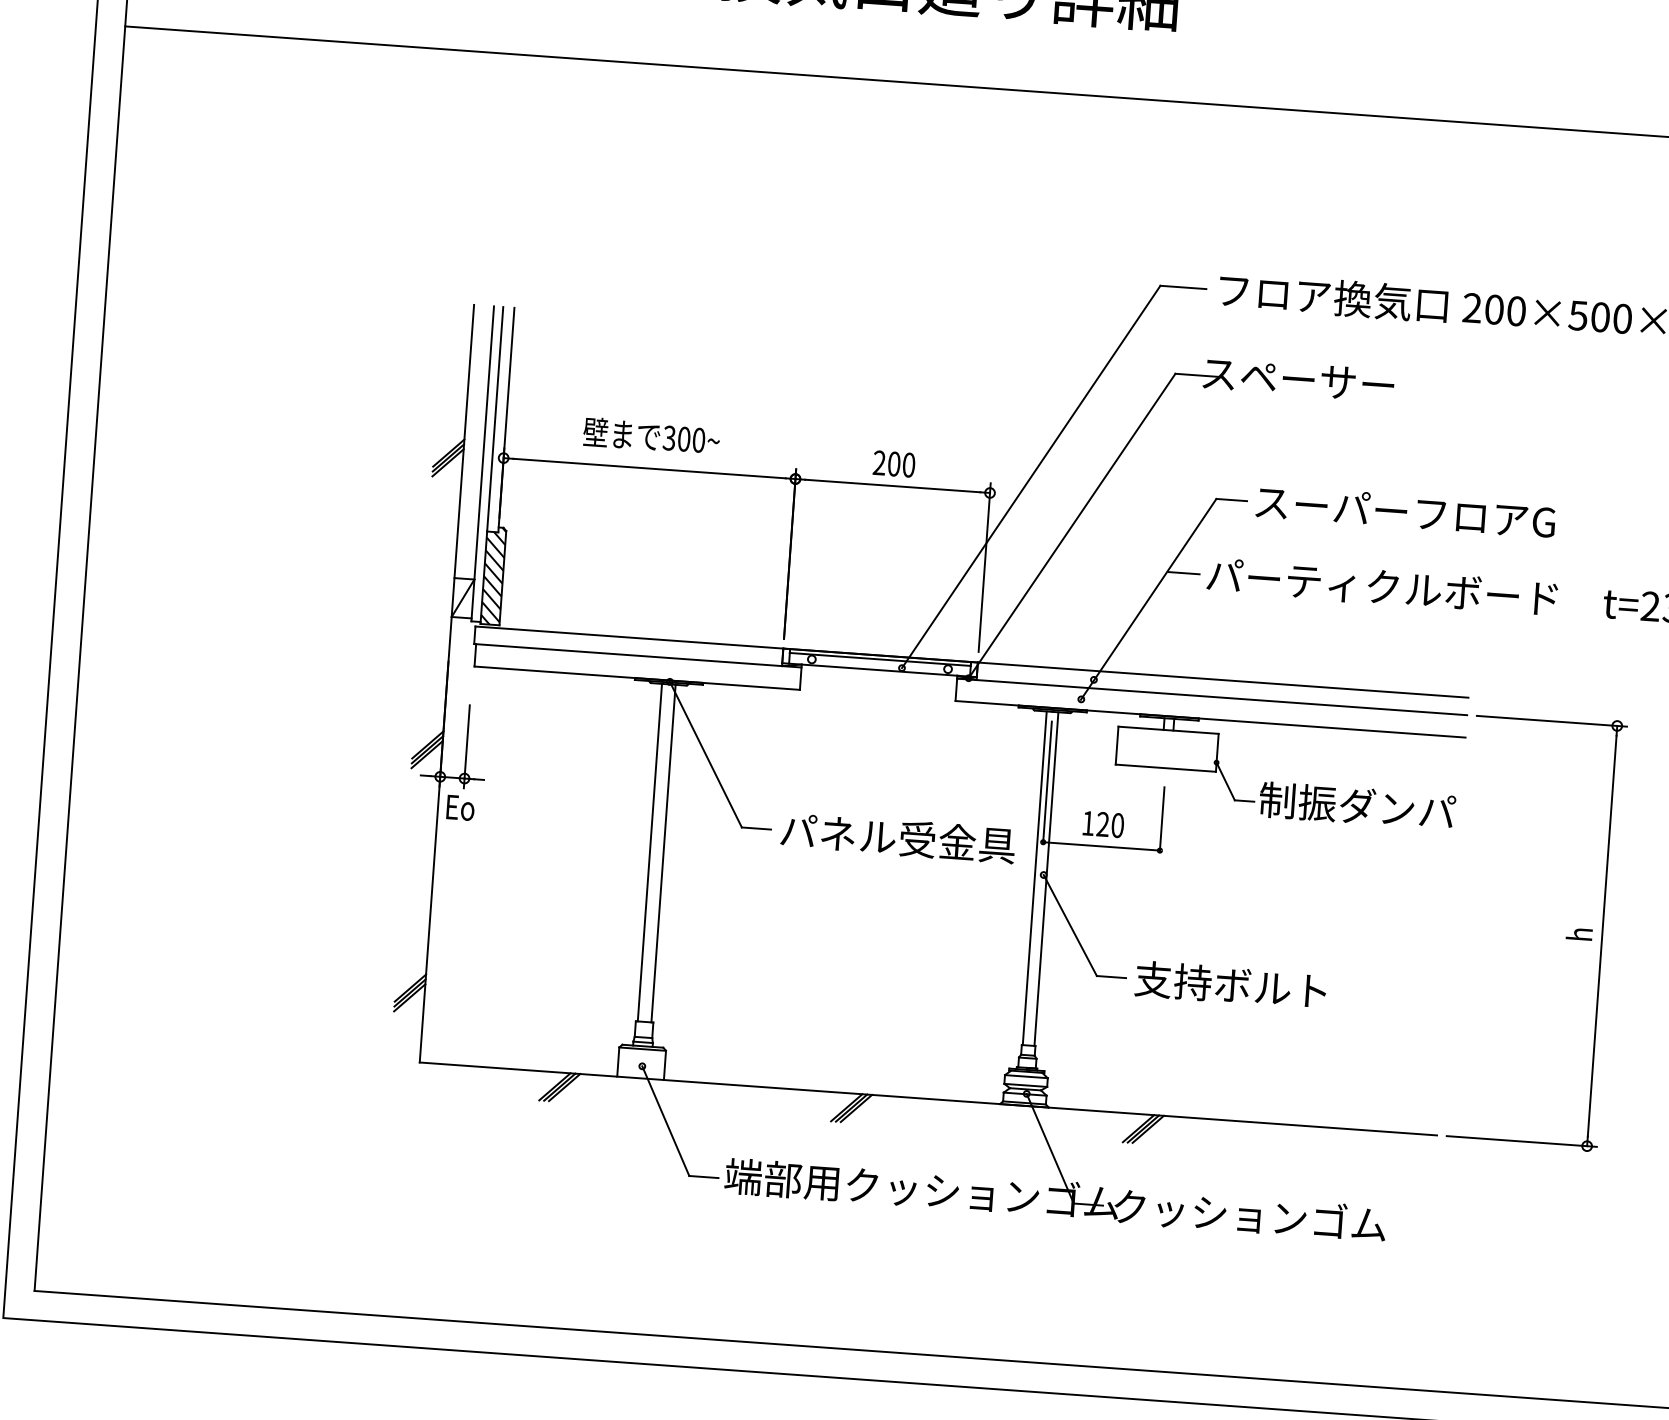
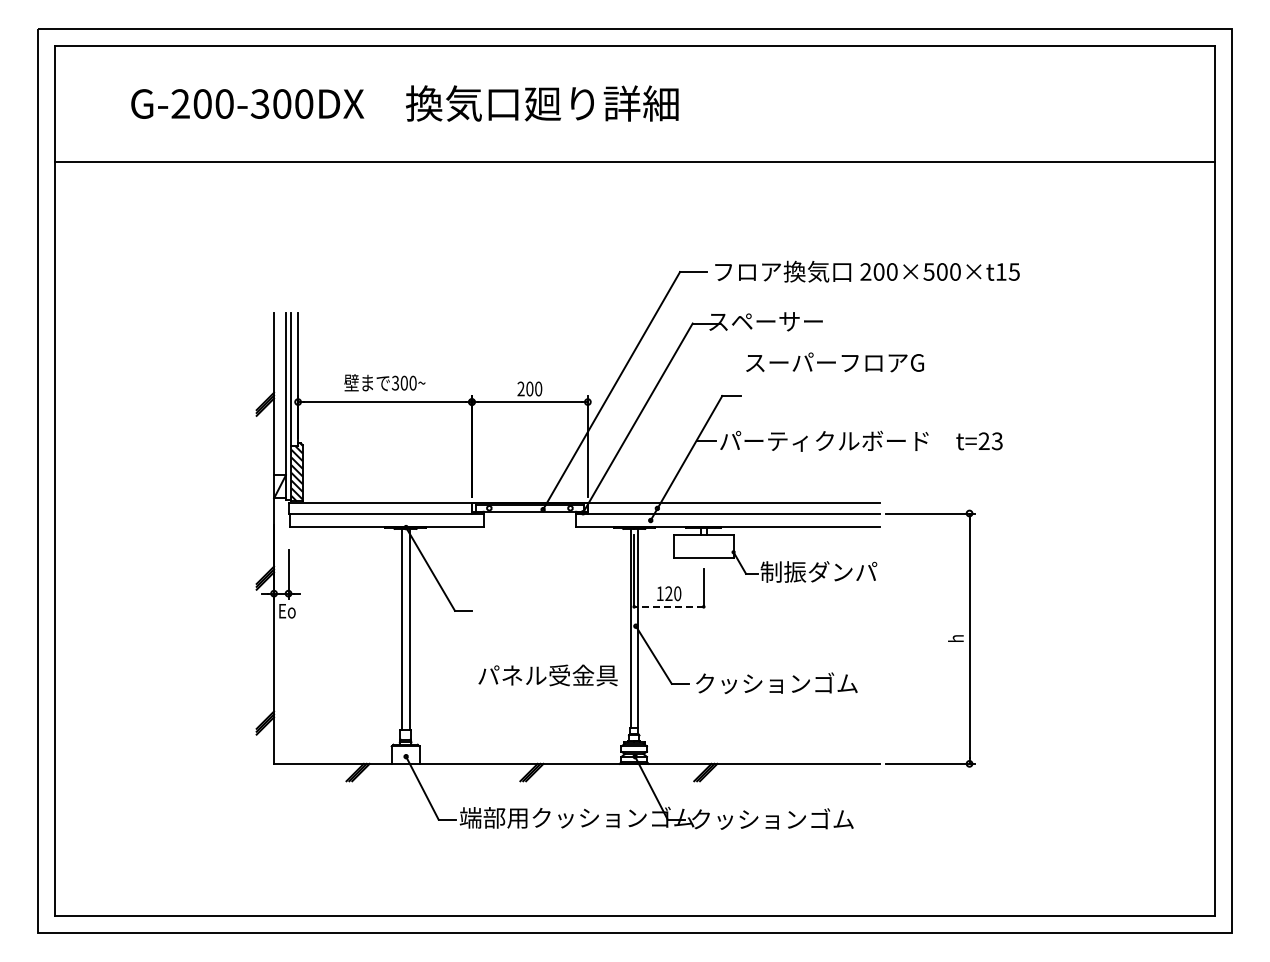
text: (1404, 511) -> (834, 362), moved
text: (897, 837) -> (547, 675), moved
line: (1102, 845) -> (669, 606), solid -> dashed
text: (1271, 987) -> (775, 683), 支持ボルト -> クッションゴム

